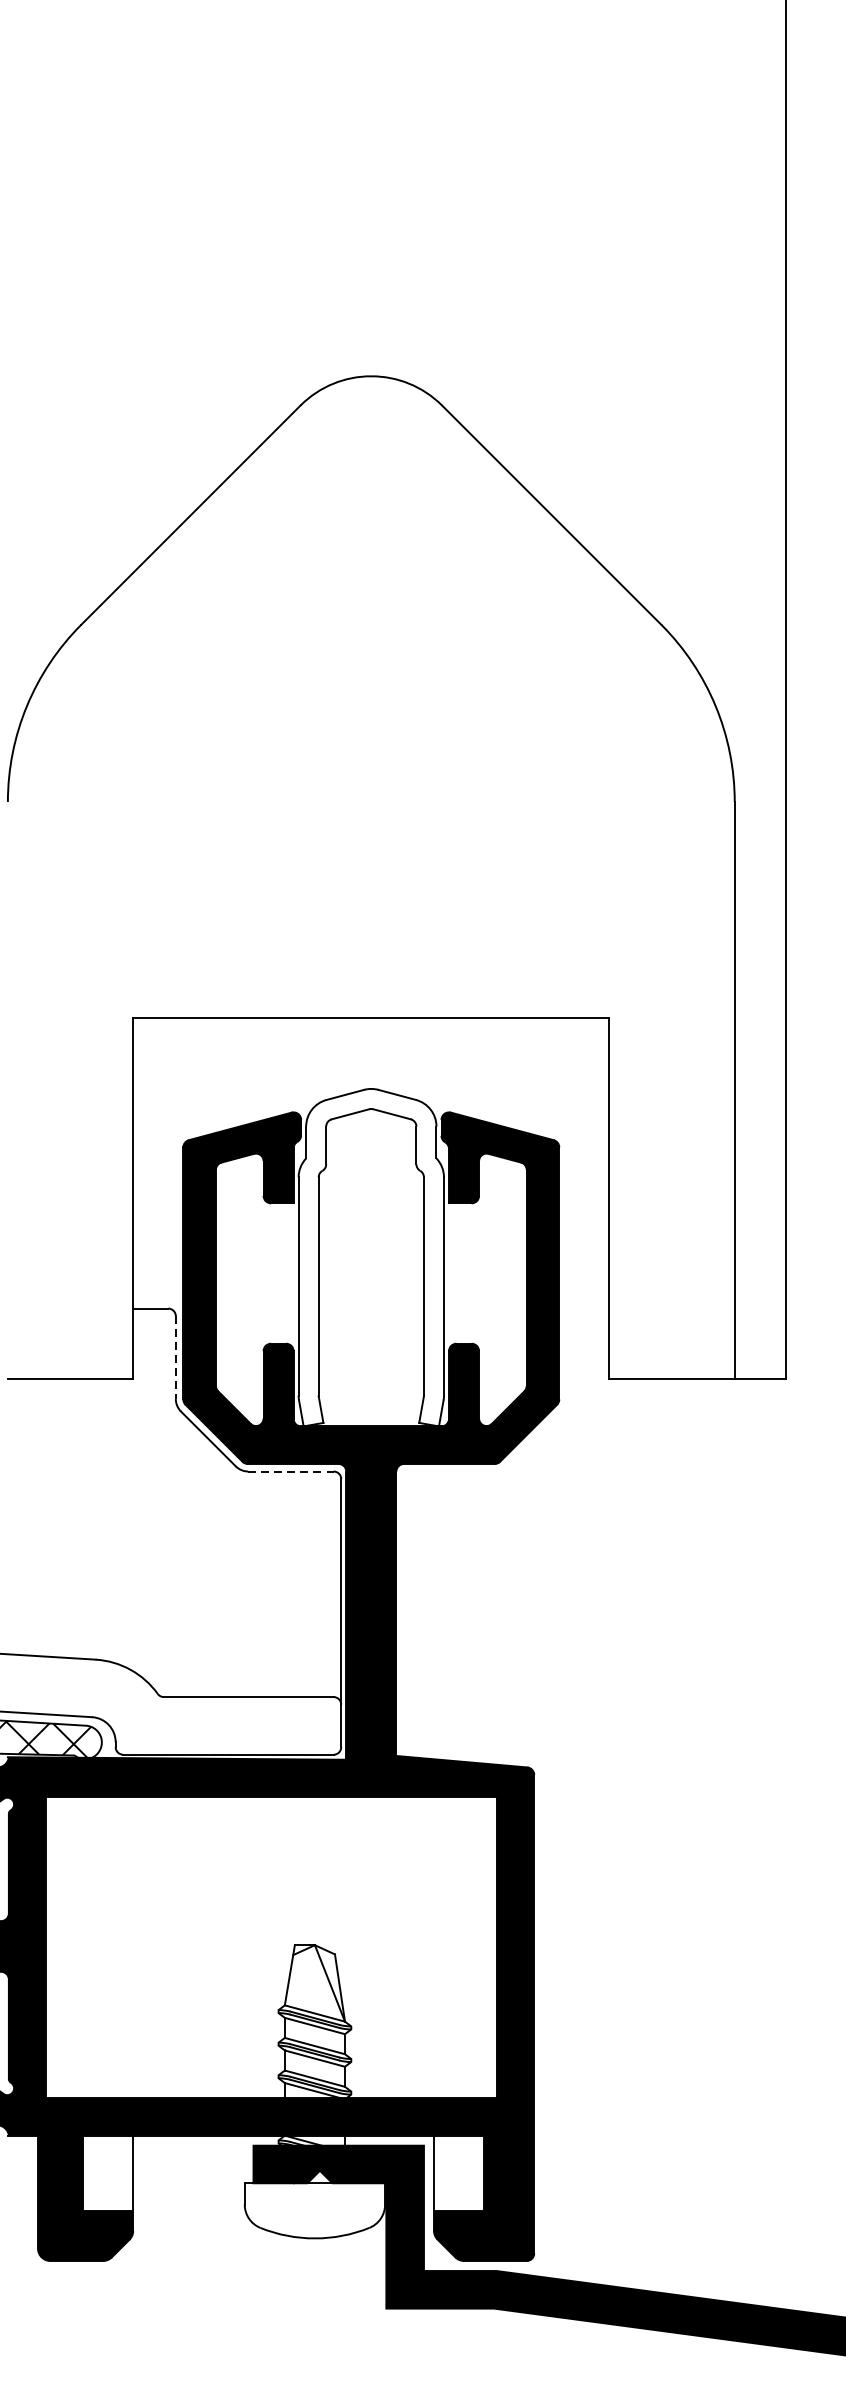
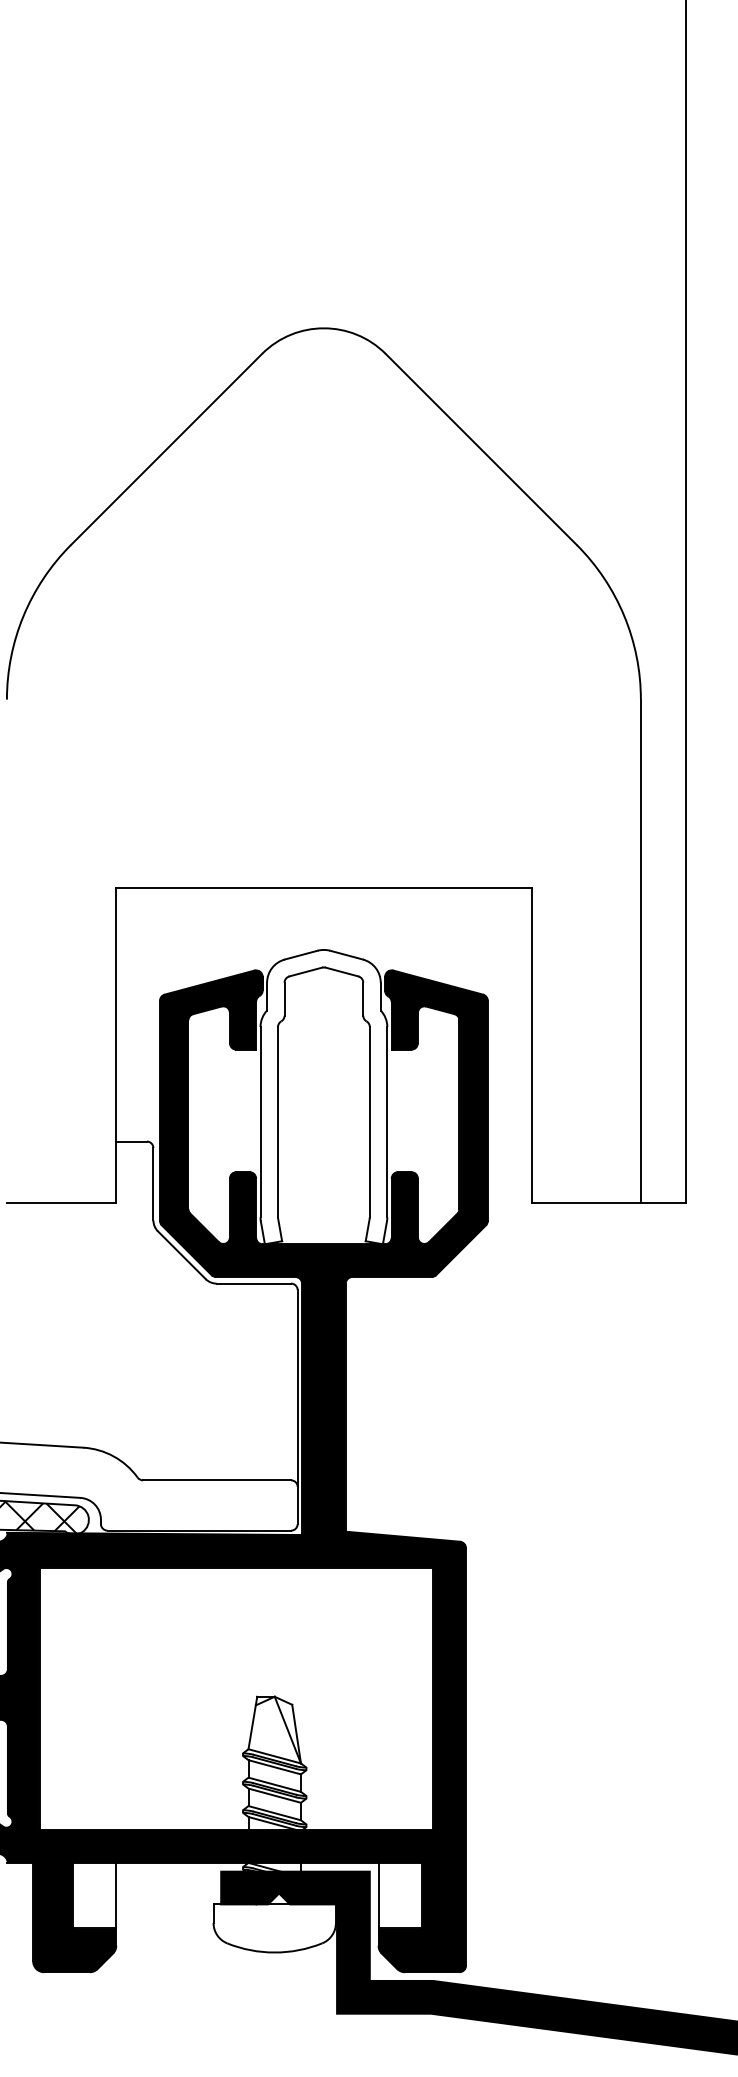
line: (175, 1357) -> (153, 1184), dashed -> solid
line: (291, 1471) -> (254, 1283), dashed -> solid

